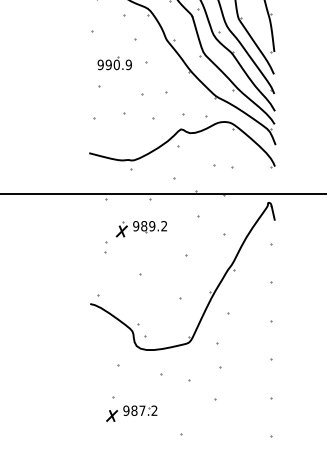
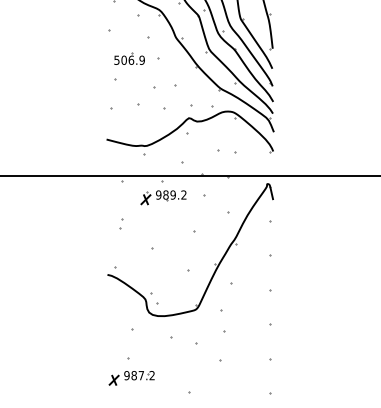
text: (109, 64) -> (124, 59), 990.9 -> 506.9
part: (141, 228) -> (163, 197), moved
part: (131, 413) -> (131, 378), moved

